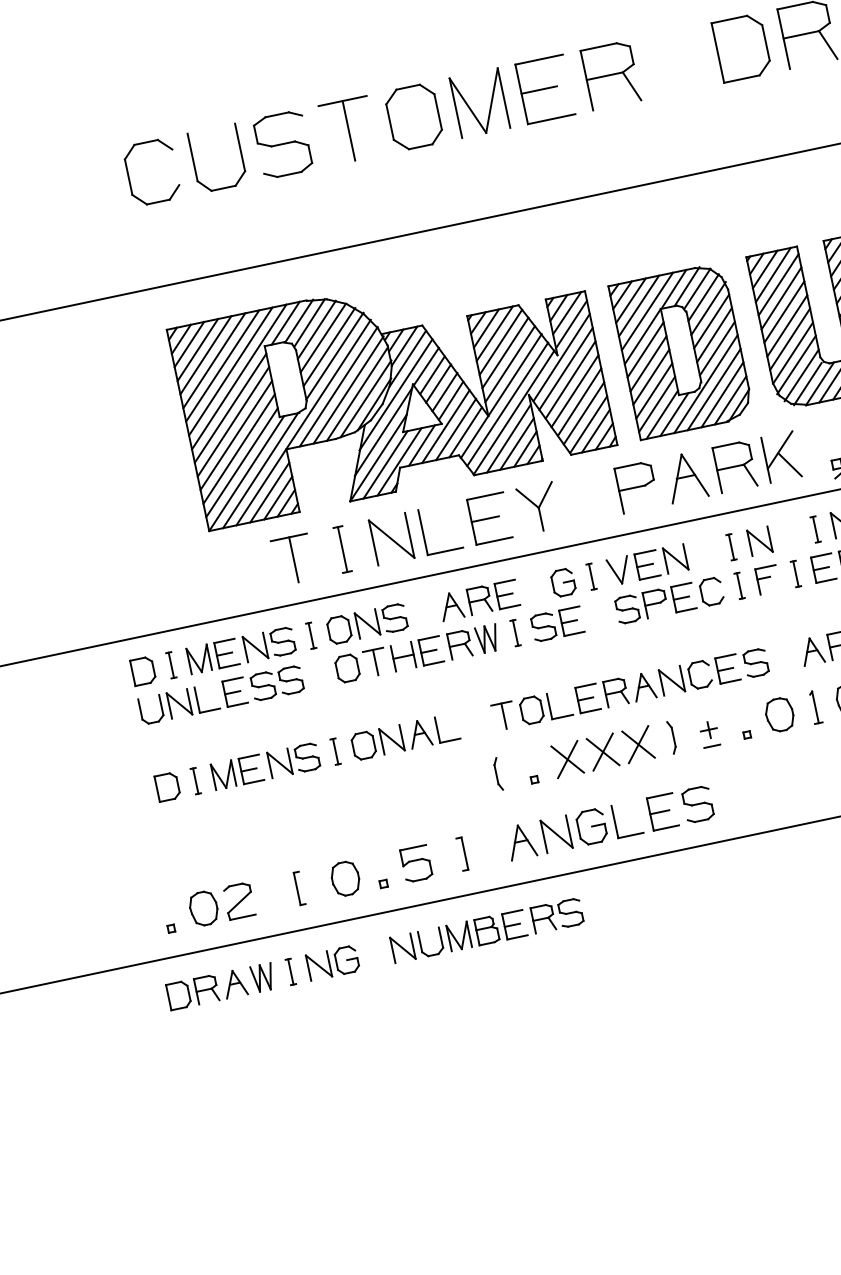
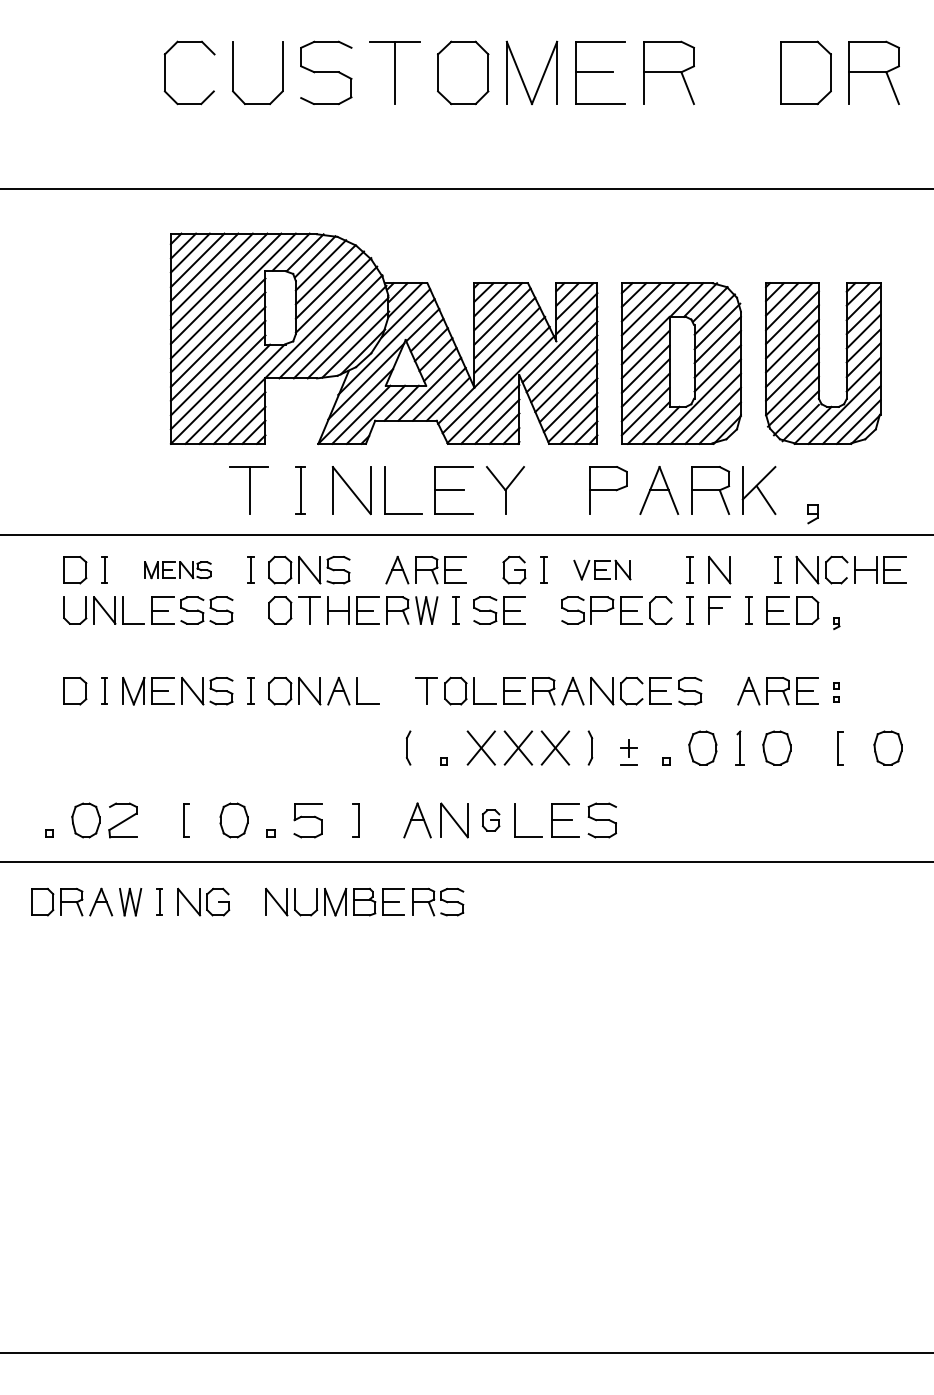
part: (647, 564) -> (602, 569), size x0.7
part: (240, 649) -> (177, 569), size x0.6
part: (591, 827) -> (490, 820), size x0.6

